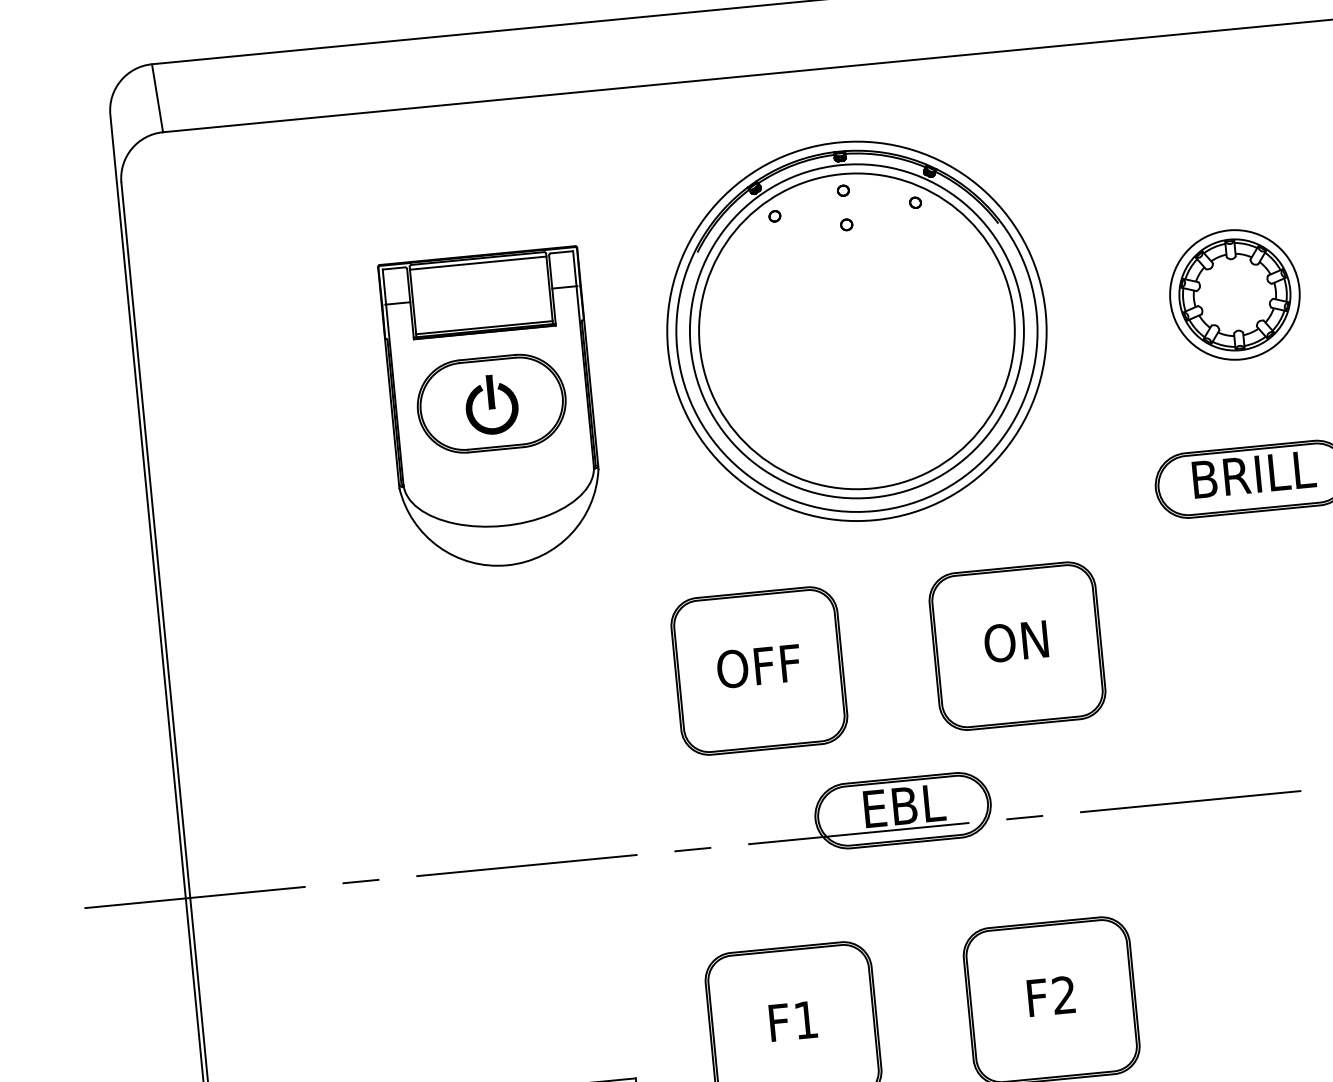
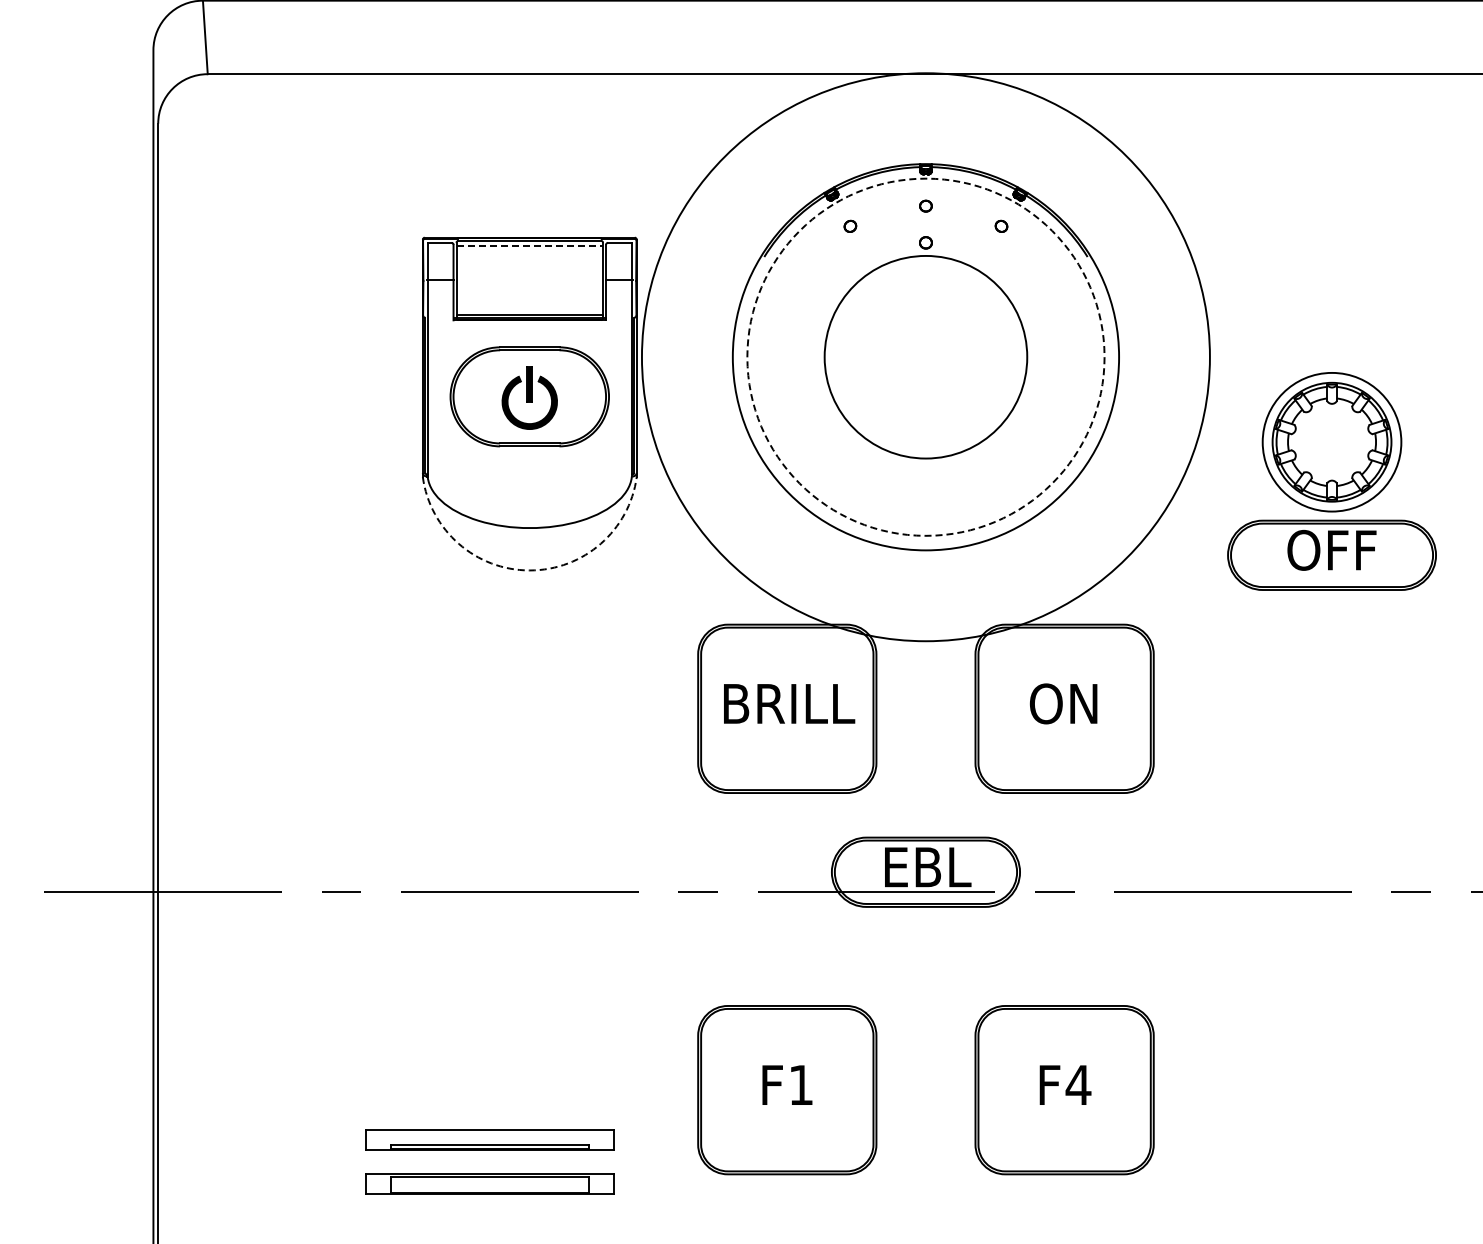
line: (478, 262) -> (530, 245), solid -> dashed
part: (1234, 295) -> (1331, 442), moved
circle: (856, 330) -> (925, 356), solid -> dashed
circle: (856, 331) -> (925, 357), size x0.6
circle: (856, 331) -> (925, 357), size x1.4
text: (1253, 473) -> (1333, 549), BRILL -> OFF
arc: (507, 565) -> (529, 570), solid -> dashed
text: (760, 665) -> (789, 703), OFF -> BRILL
text: (1064, 994) -> (1078, 1084), F2 -> F4

